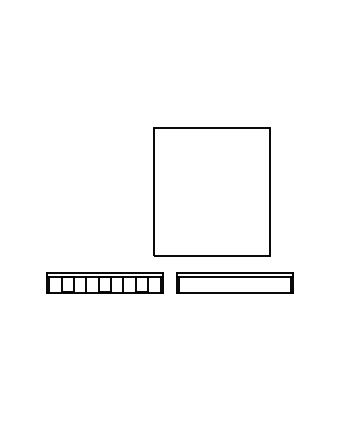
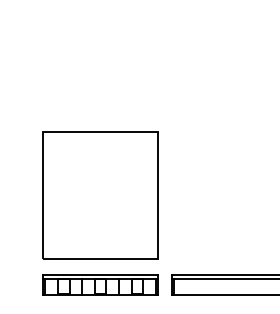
part: (211, 191) -> (100, 194), moved

